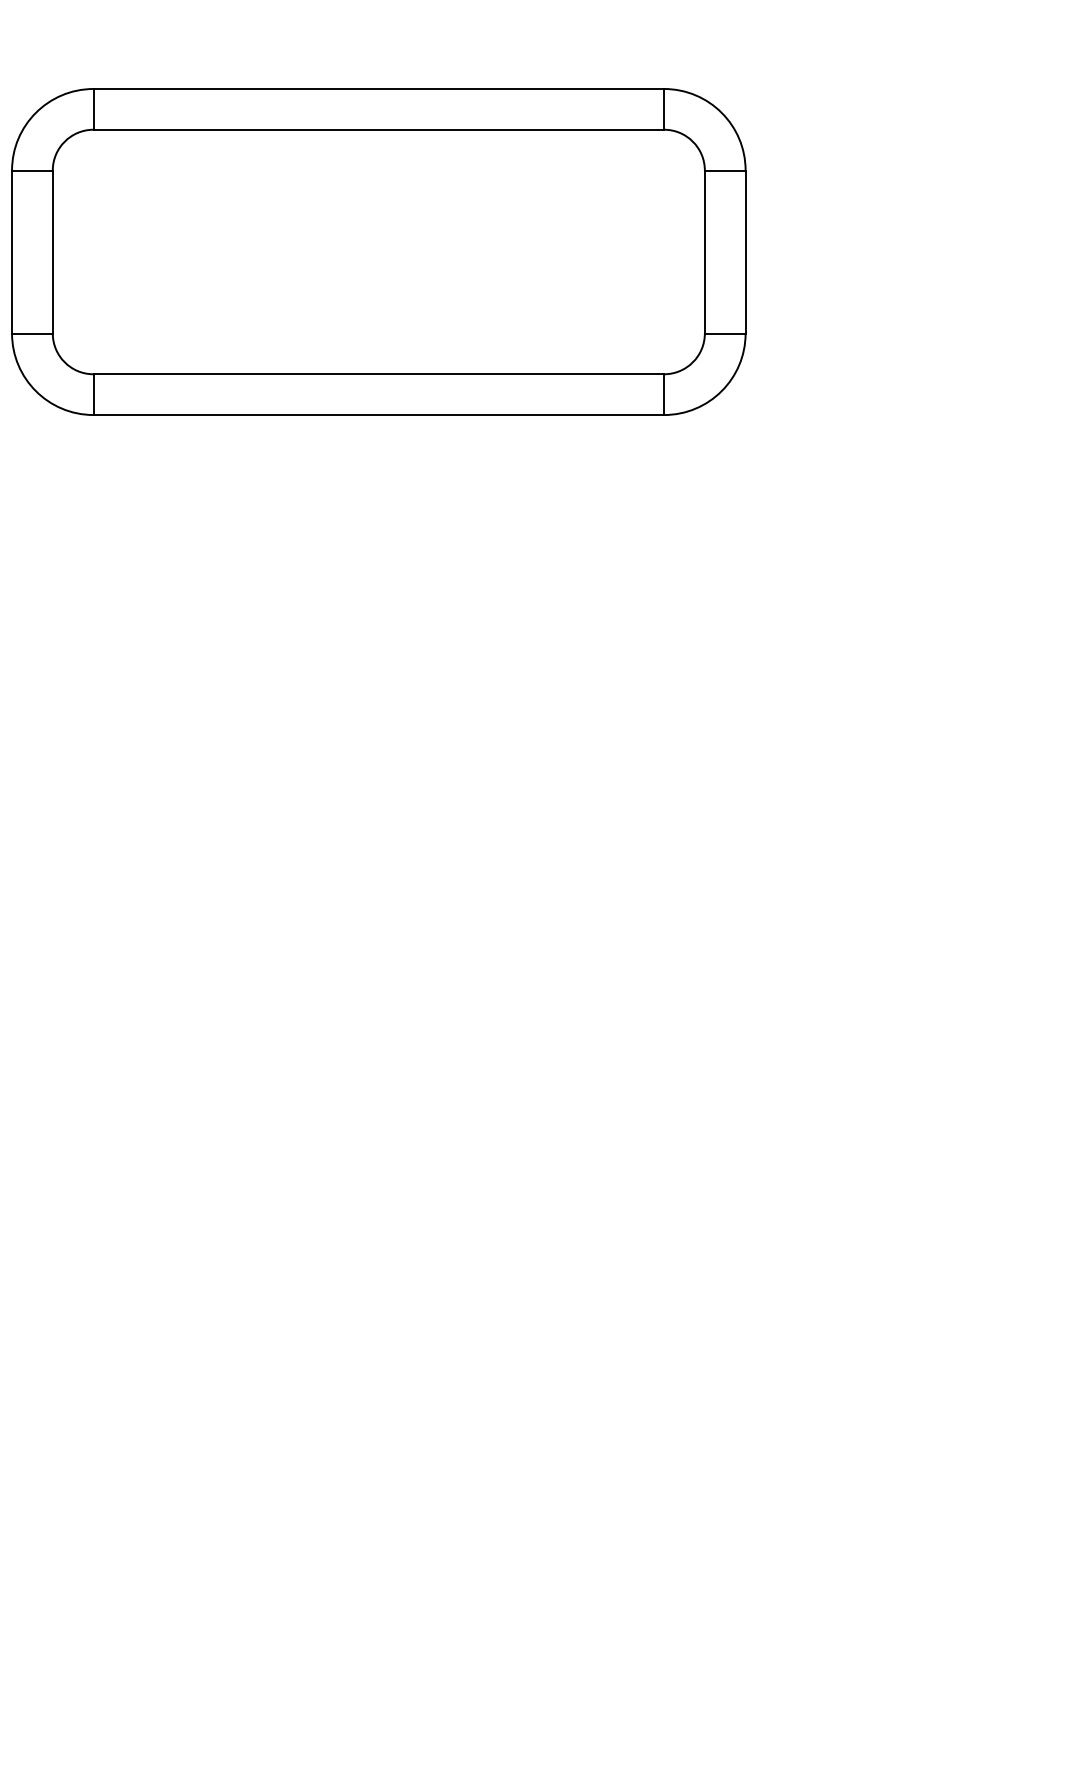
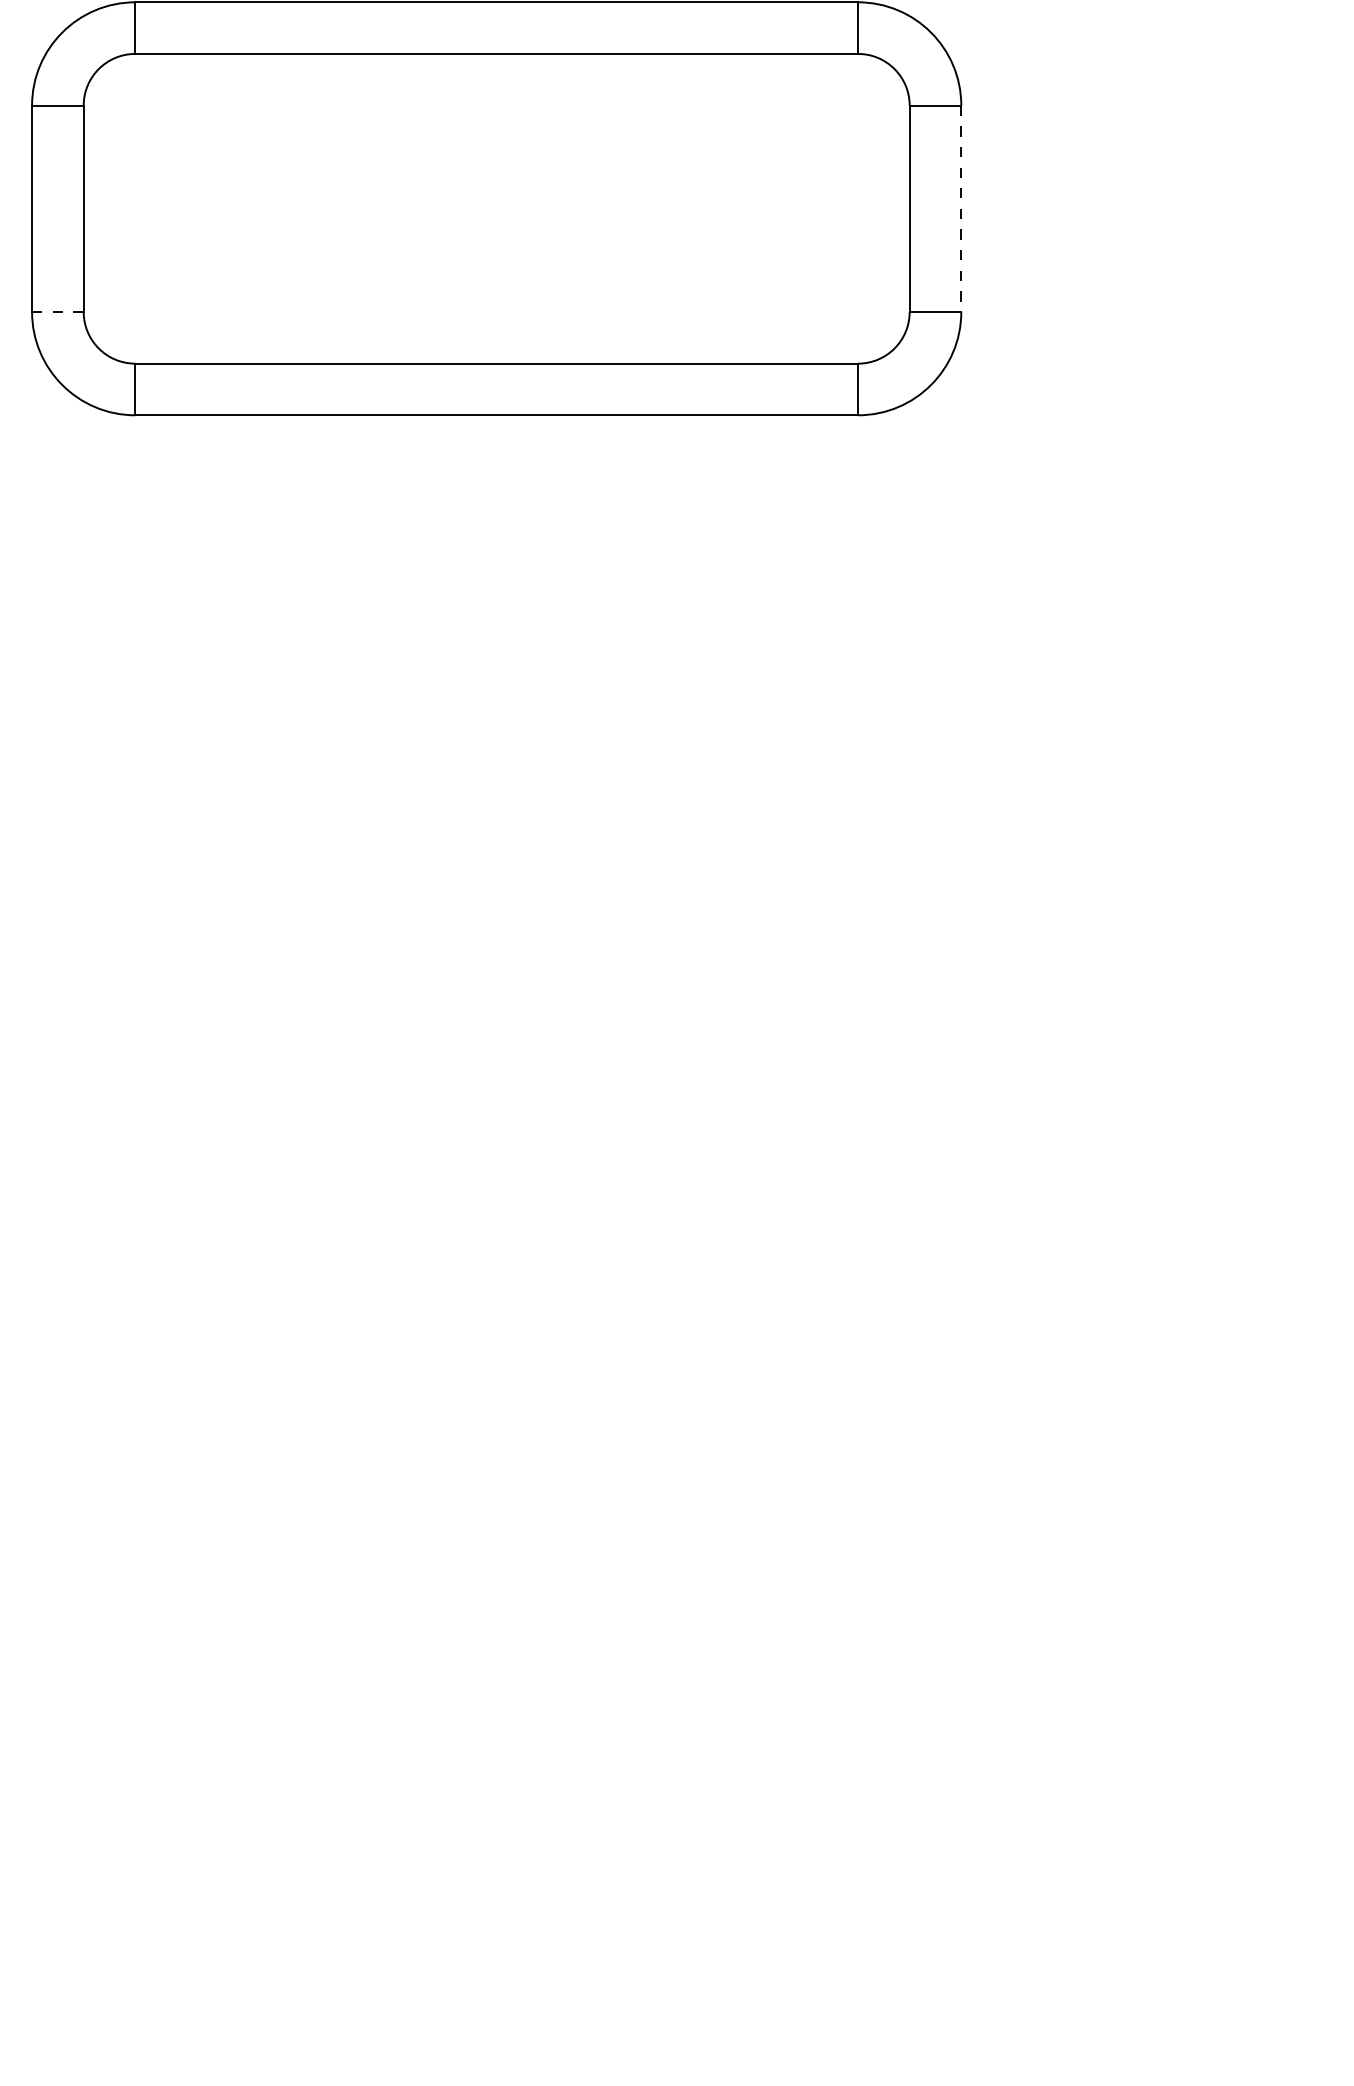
line: (745, 252) -> (961, 209), solid -> dashed
line: (32, 333) -> (57, 312), solid -> dashed

